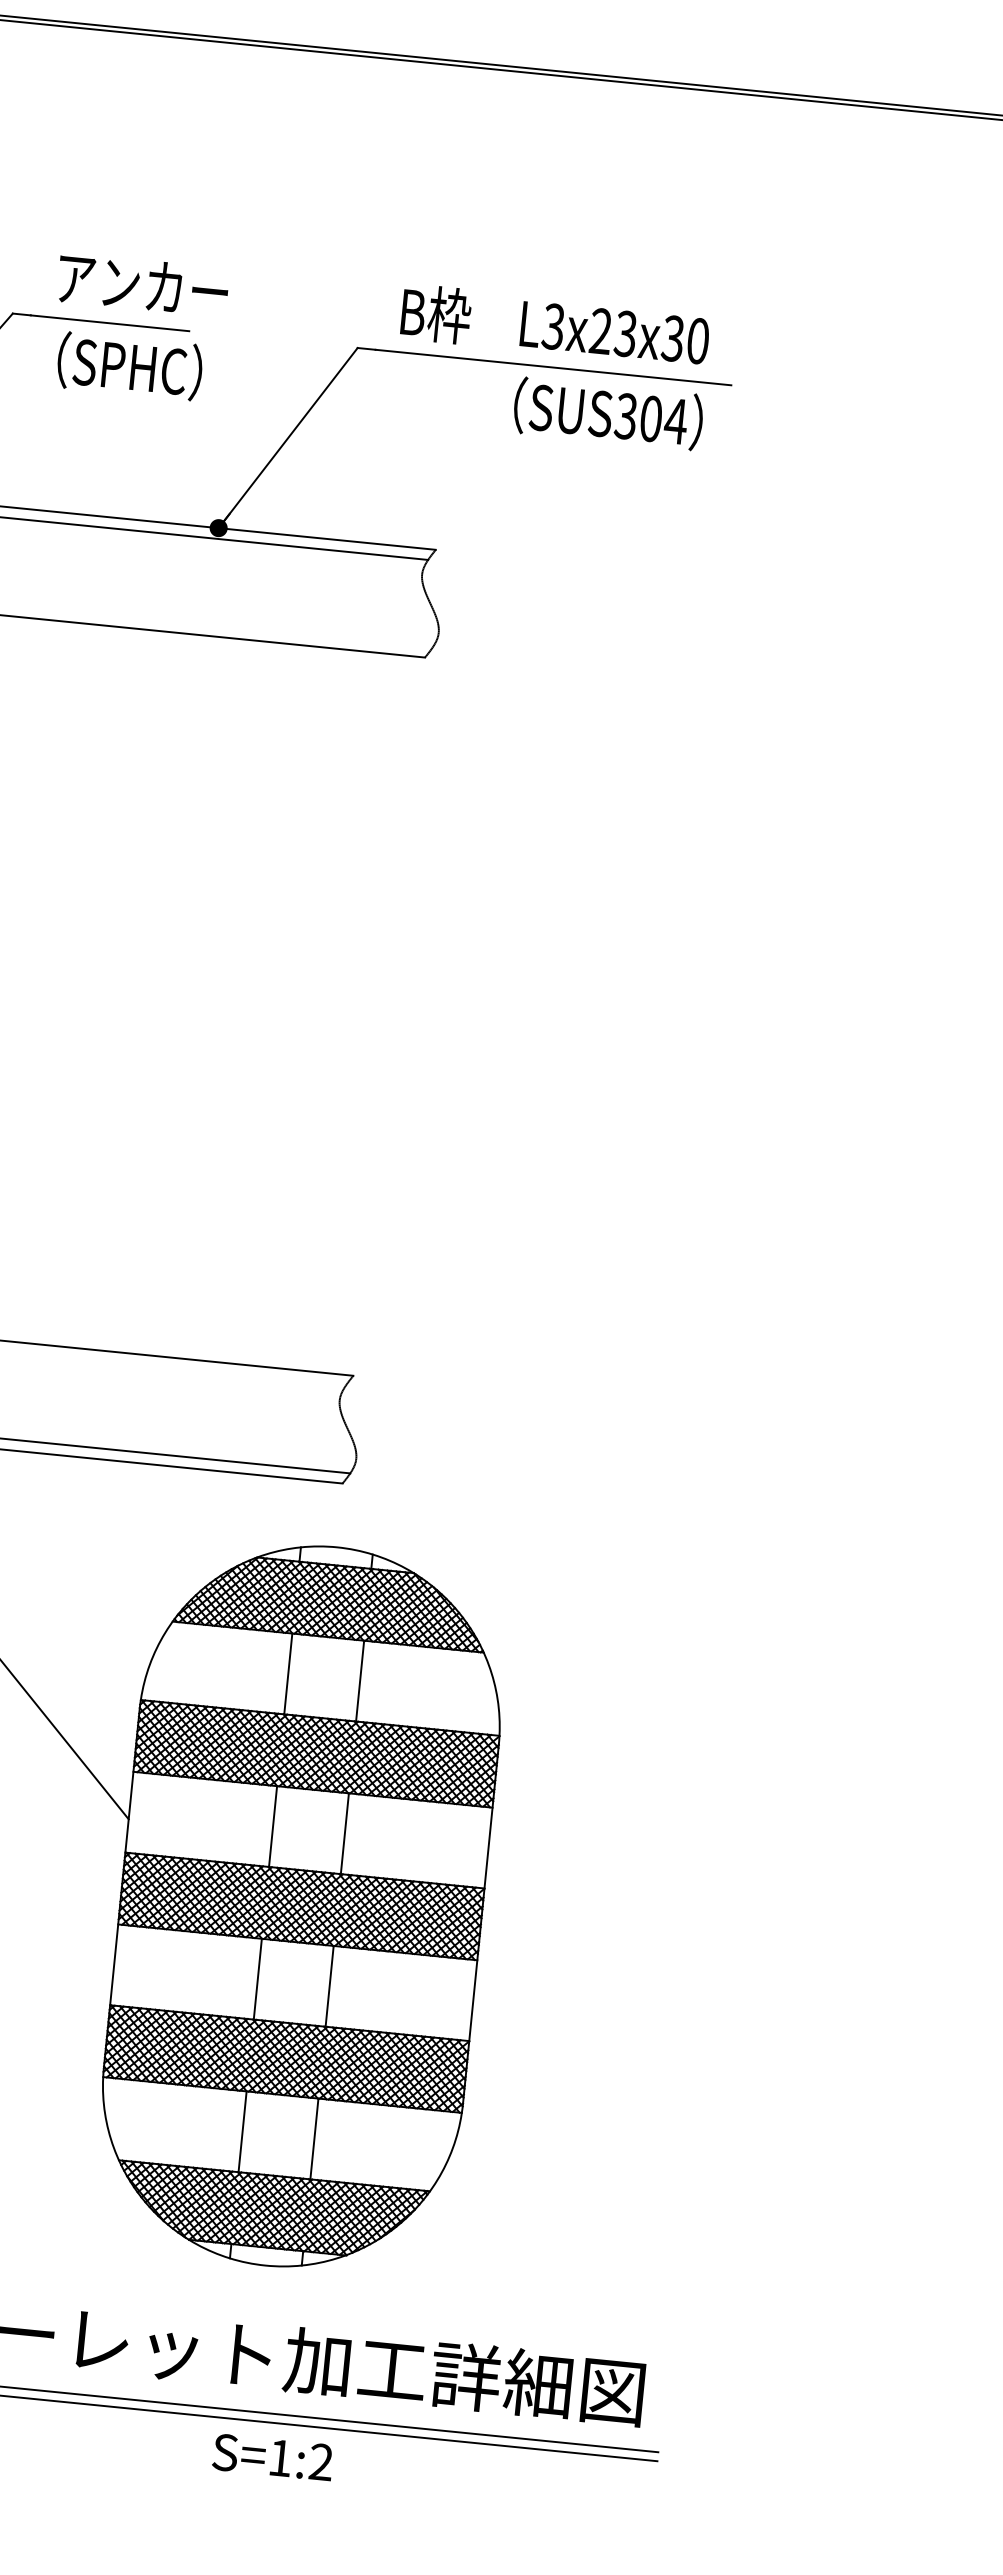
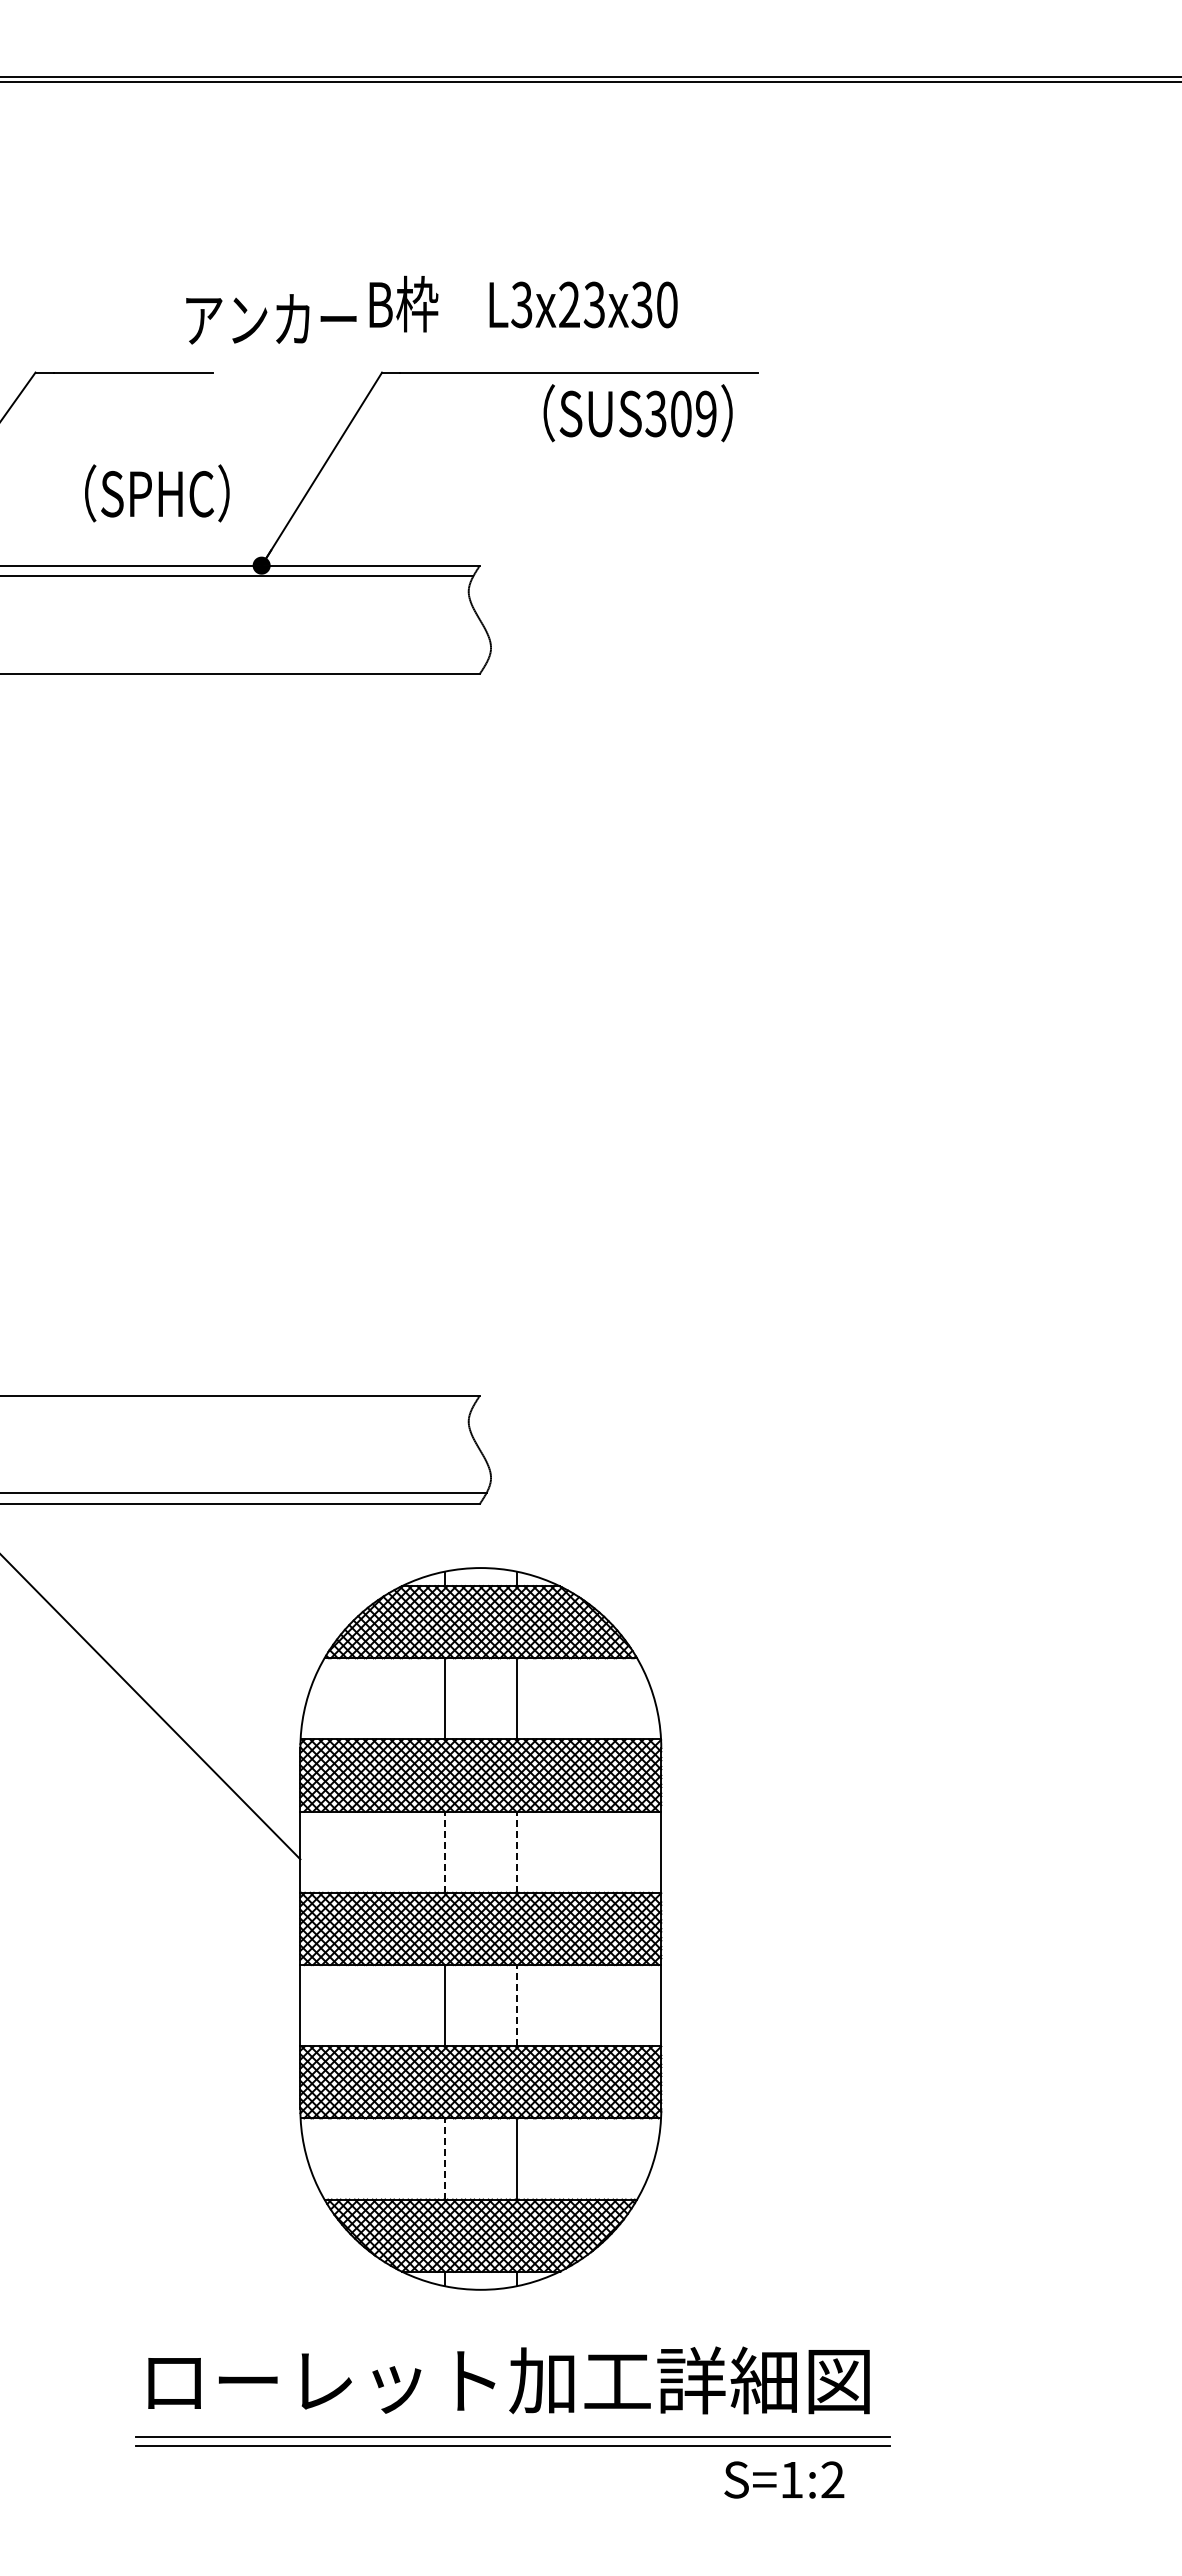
text: (143, 285) -> (271, 319), moved
text: (555, 325) -> (523, 303), moved
text: (130, 366) -> (157, 493), moved
text: (675, 420) -> (705, 413), SUS304 -> SUS309
line: (272, 1826) -> (444, 1852), solid -> dashed
line: (344, 1833) -> (516, 1852), solid -> dashed
line: (329, 1986) -> (516, 2005), solid -> dashed
line: (242, 2132) -> (444, 2159), solid -> dashed
text: (273, 2456) -> (784, 2479), moved

